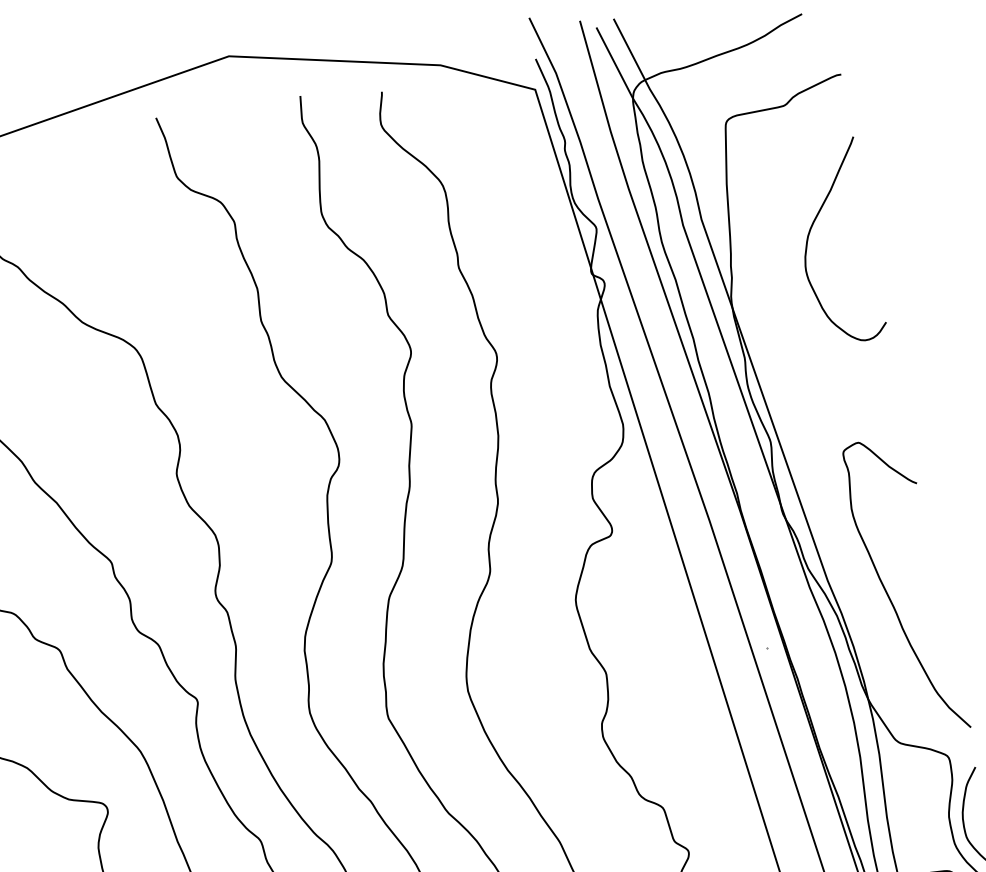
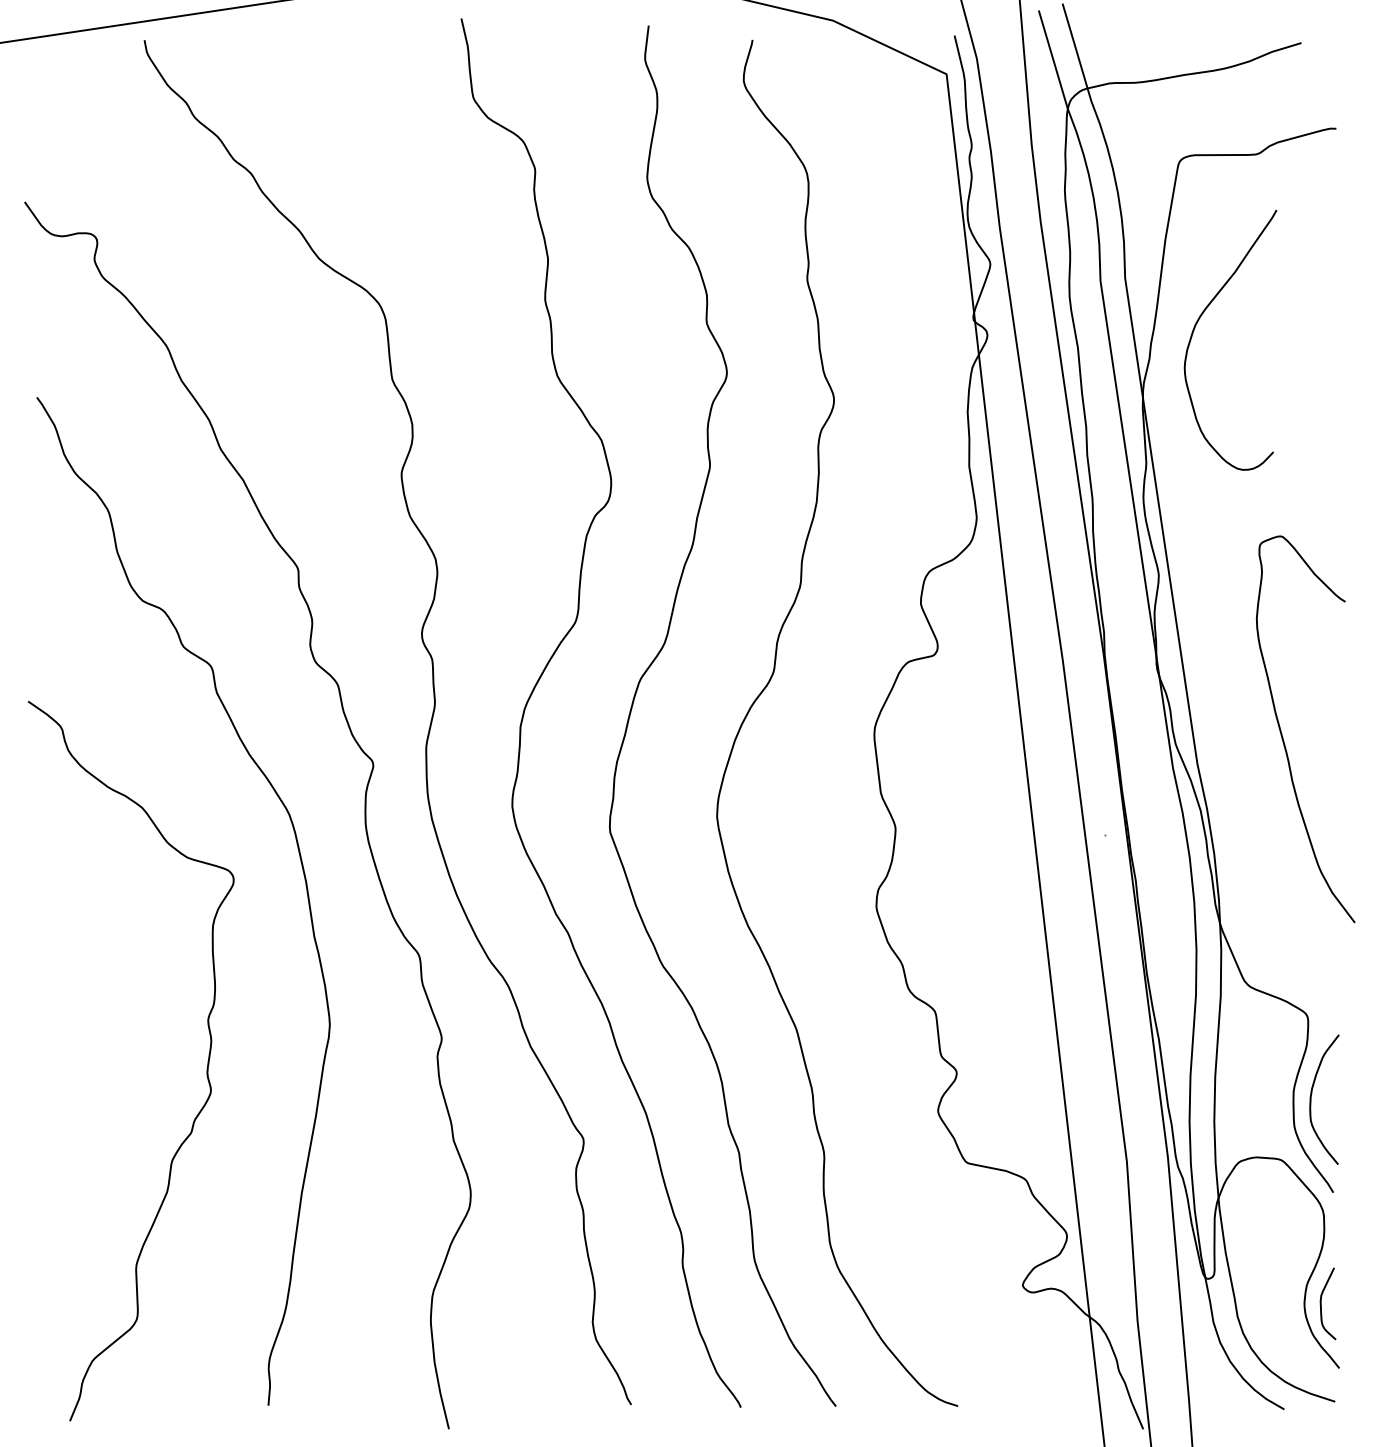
curve: (810, 232) -> (1199, 320), moved
curve: (888, 593) -> (1282, 733), moved

